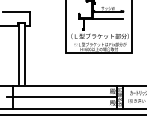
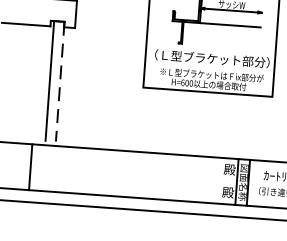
line: (24, 53) -> (60, 81), solid -> dashed
line: (61, 97) -> (127, 174), removed

